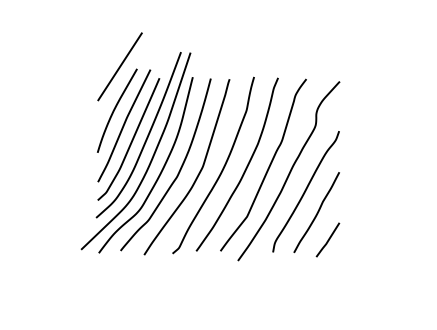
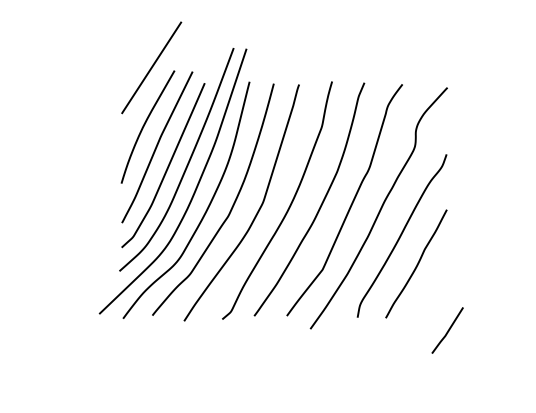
line: (328, 239) -> (448, 329), moved

